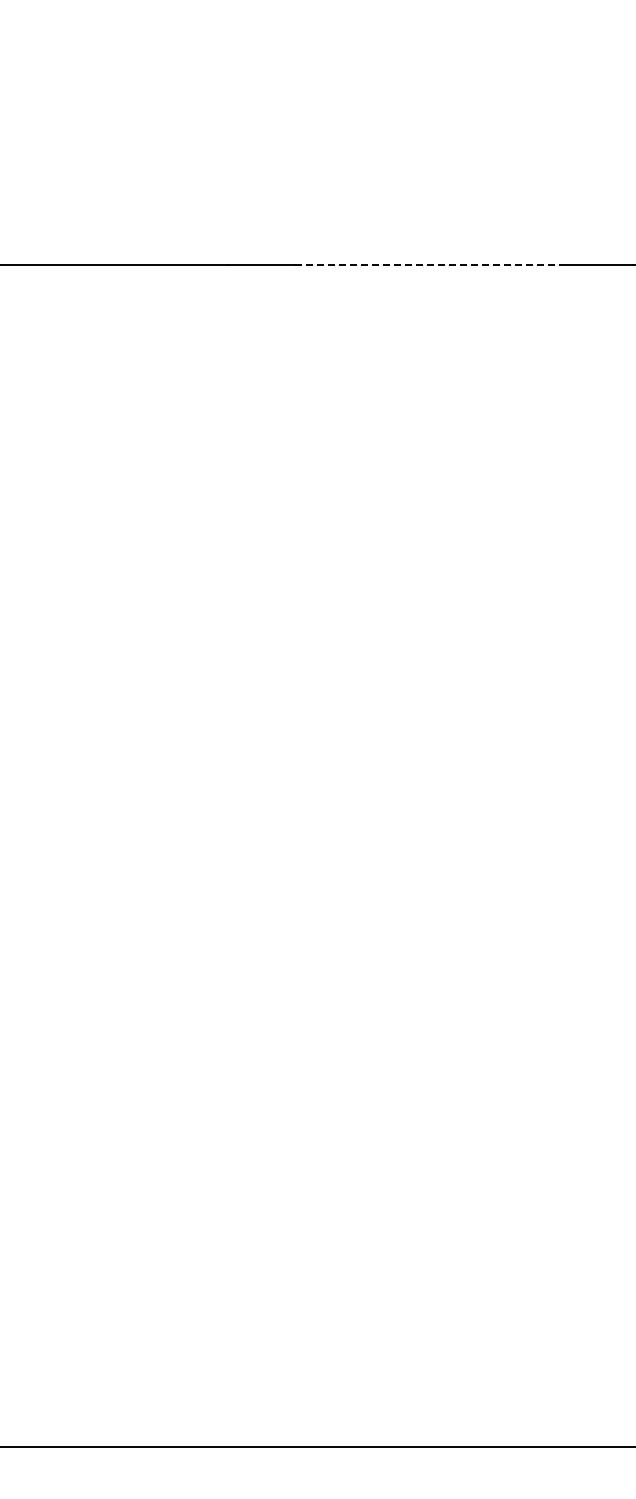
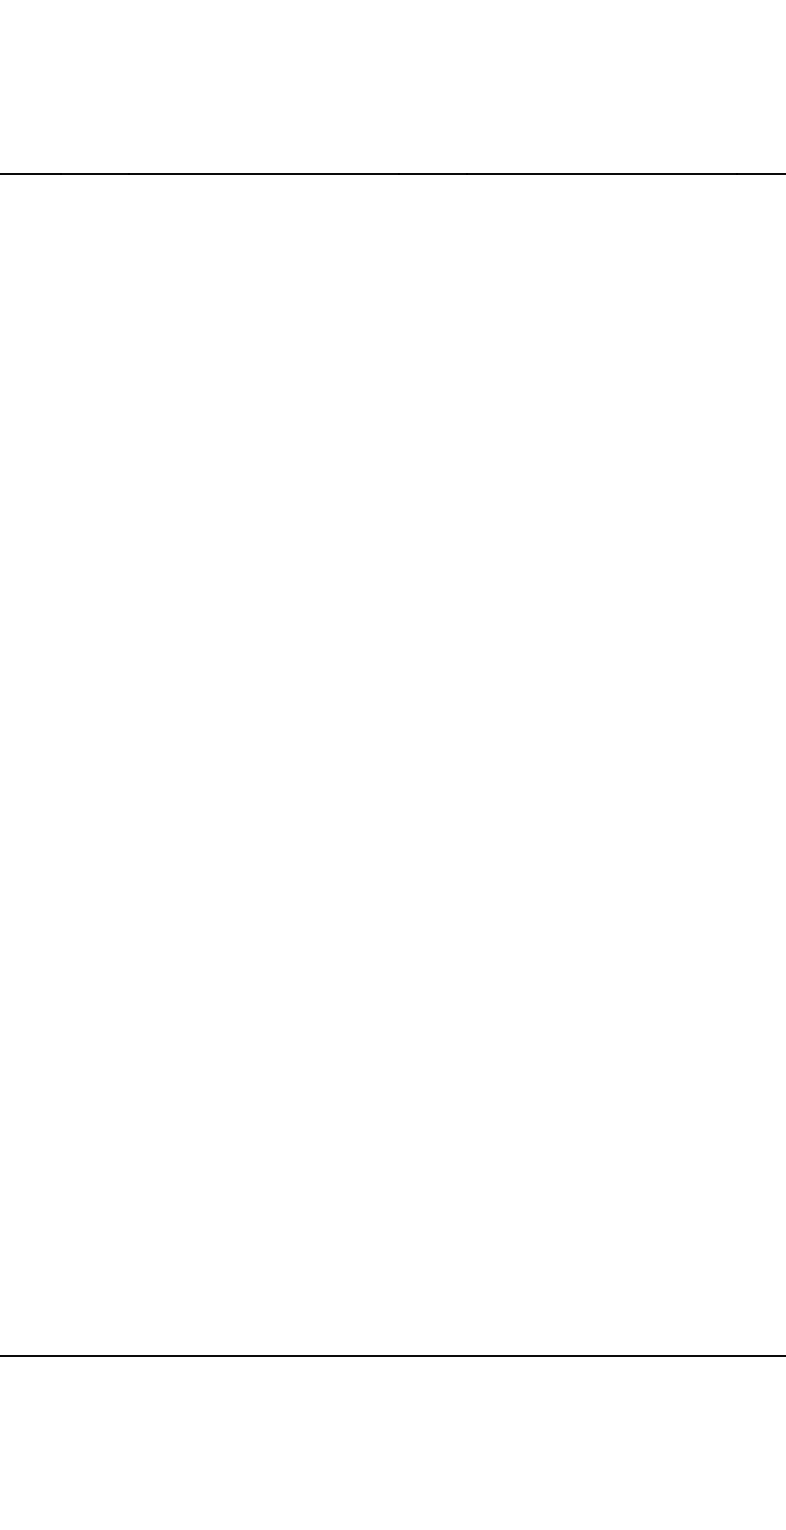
line: (431, 264) -> (602, 173), dashed -> solid

